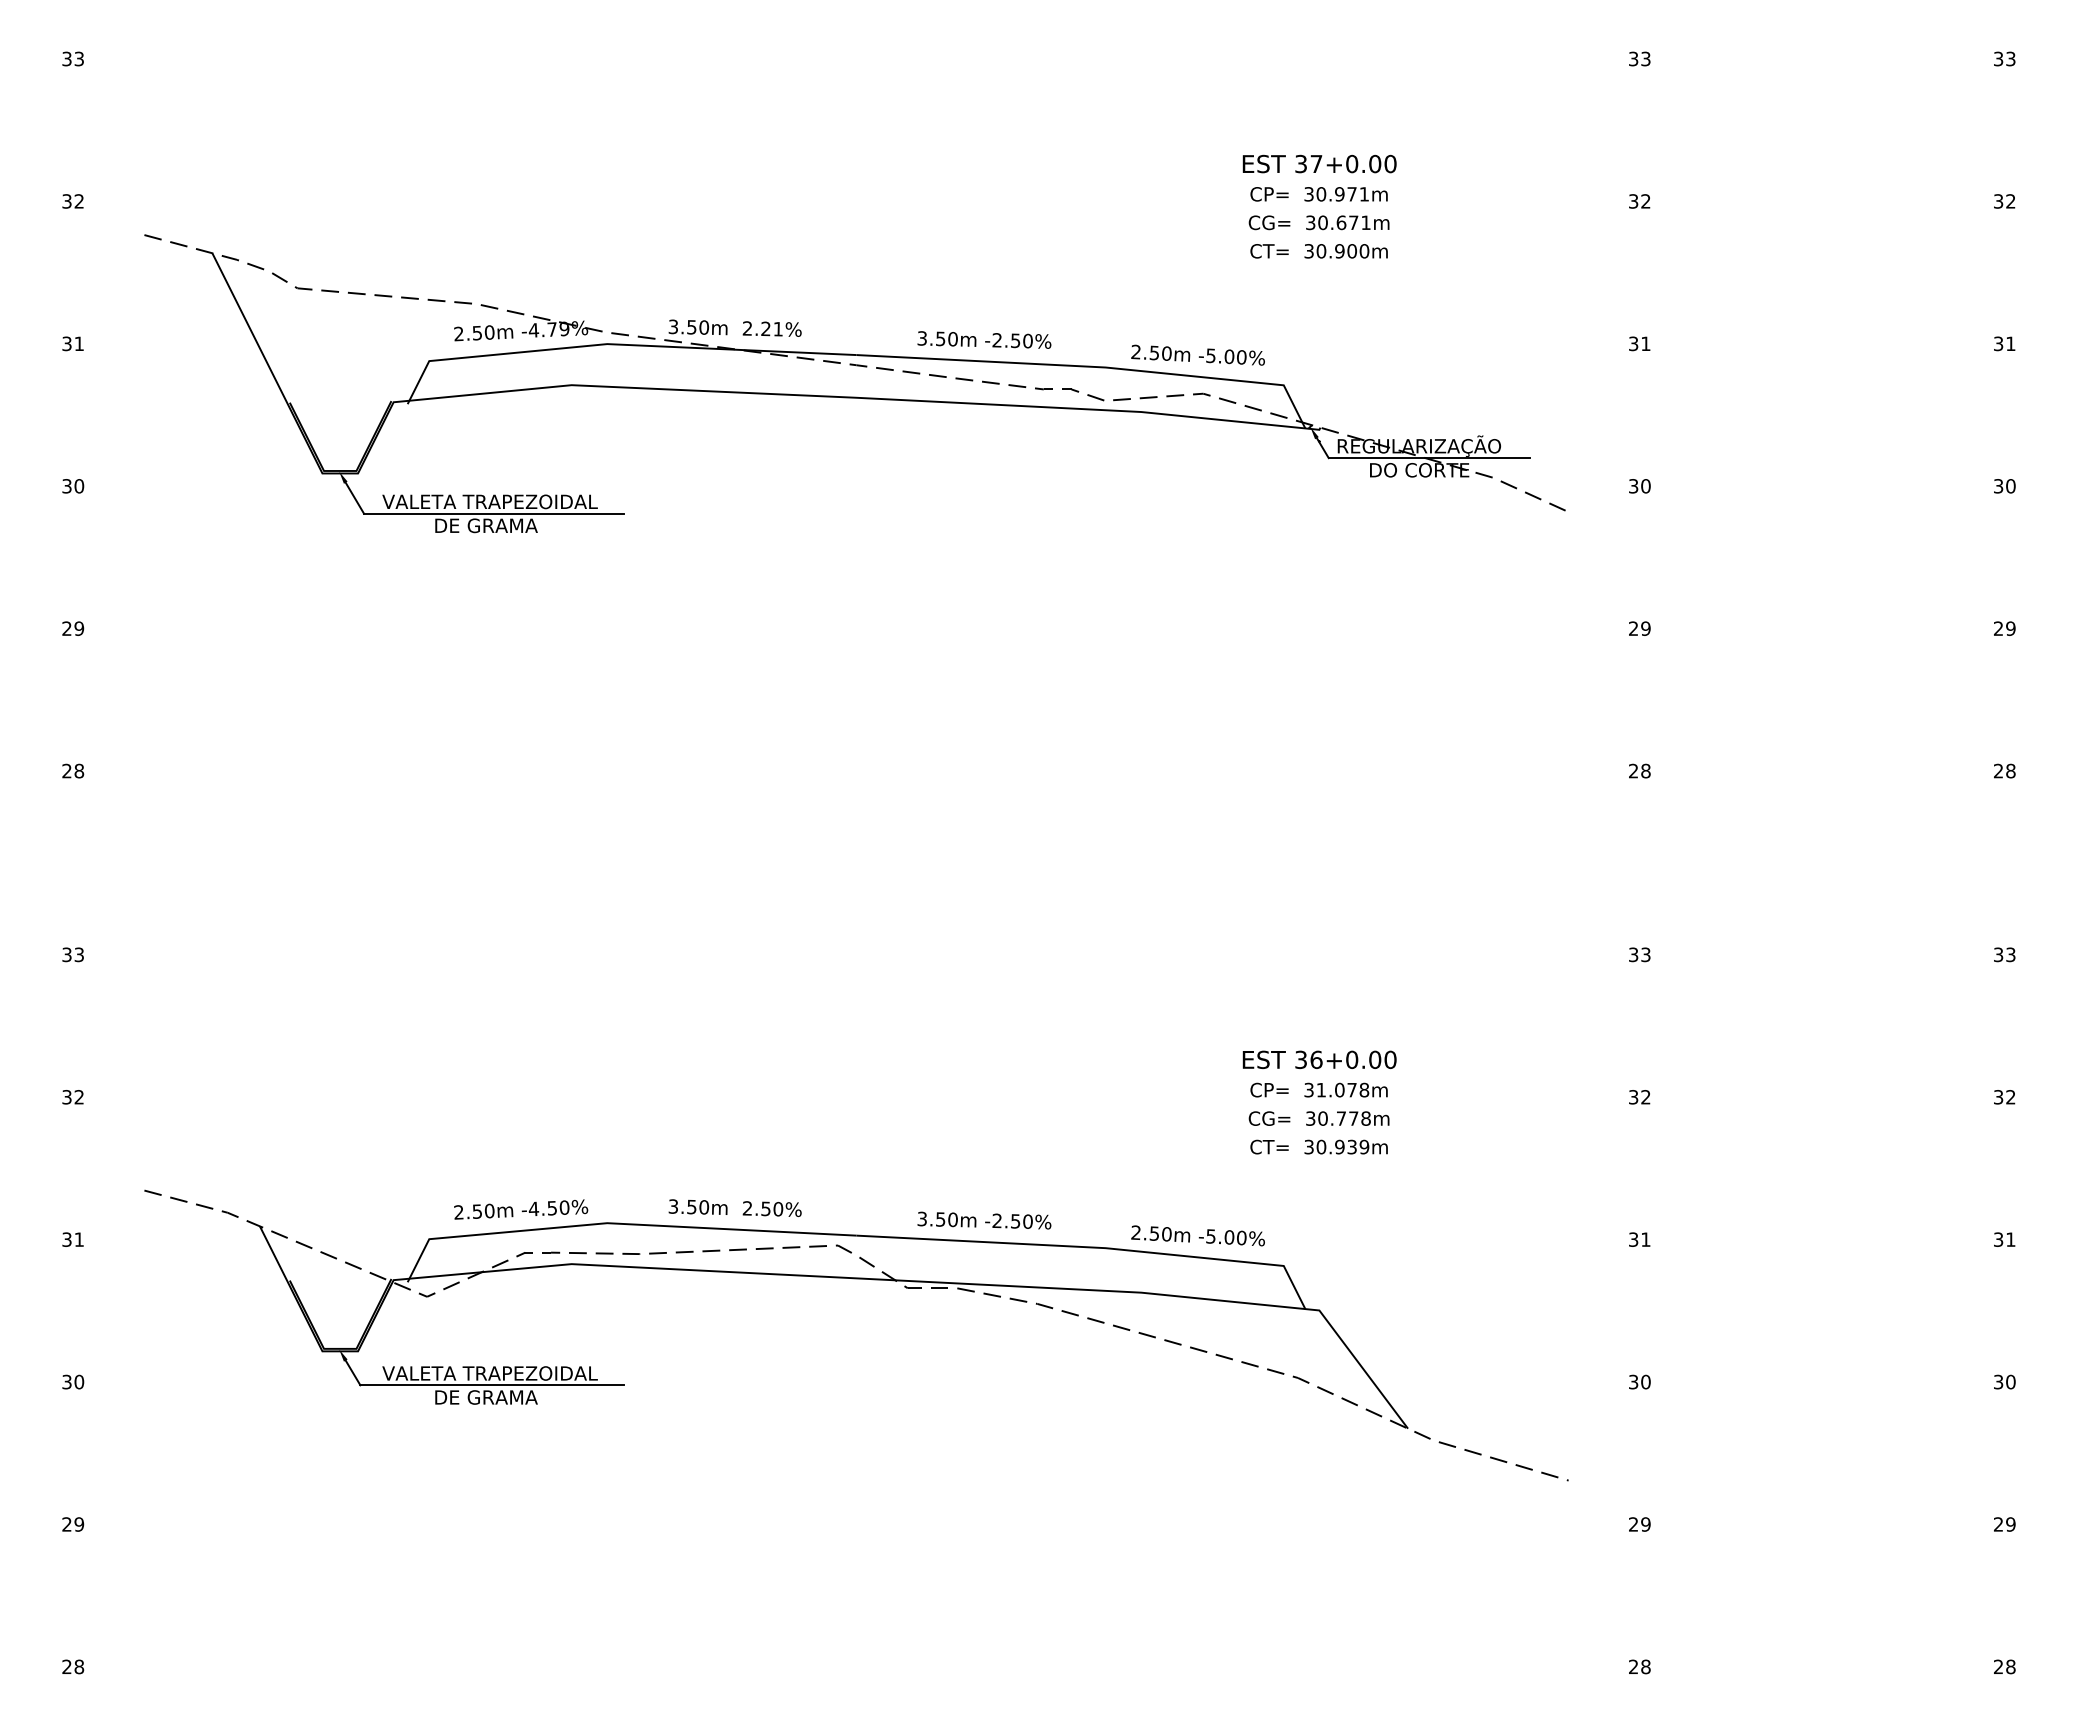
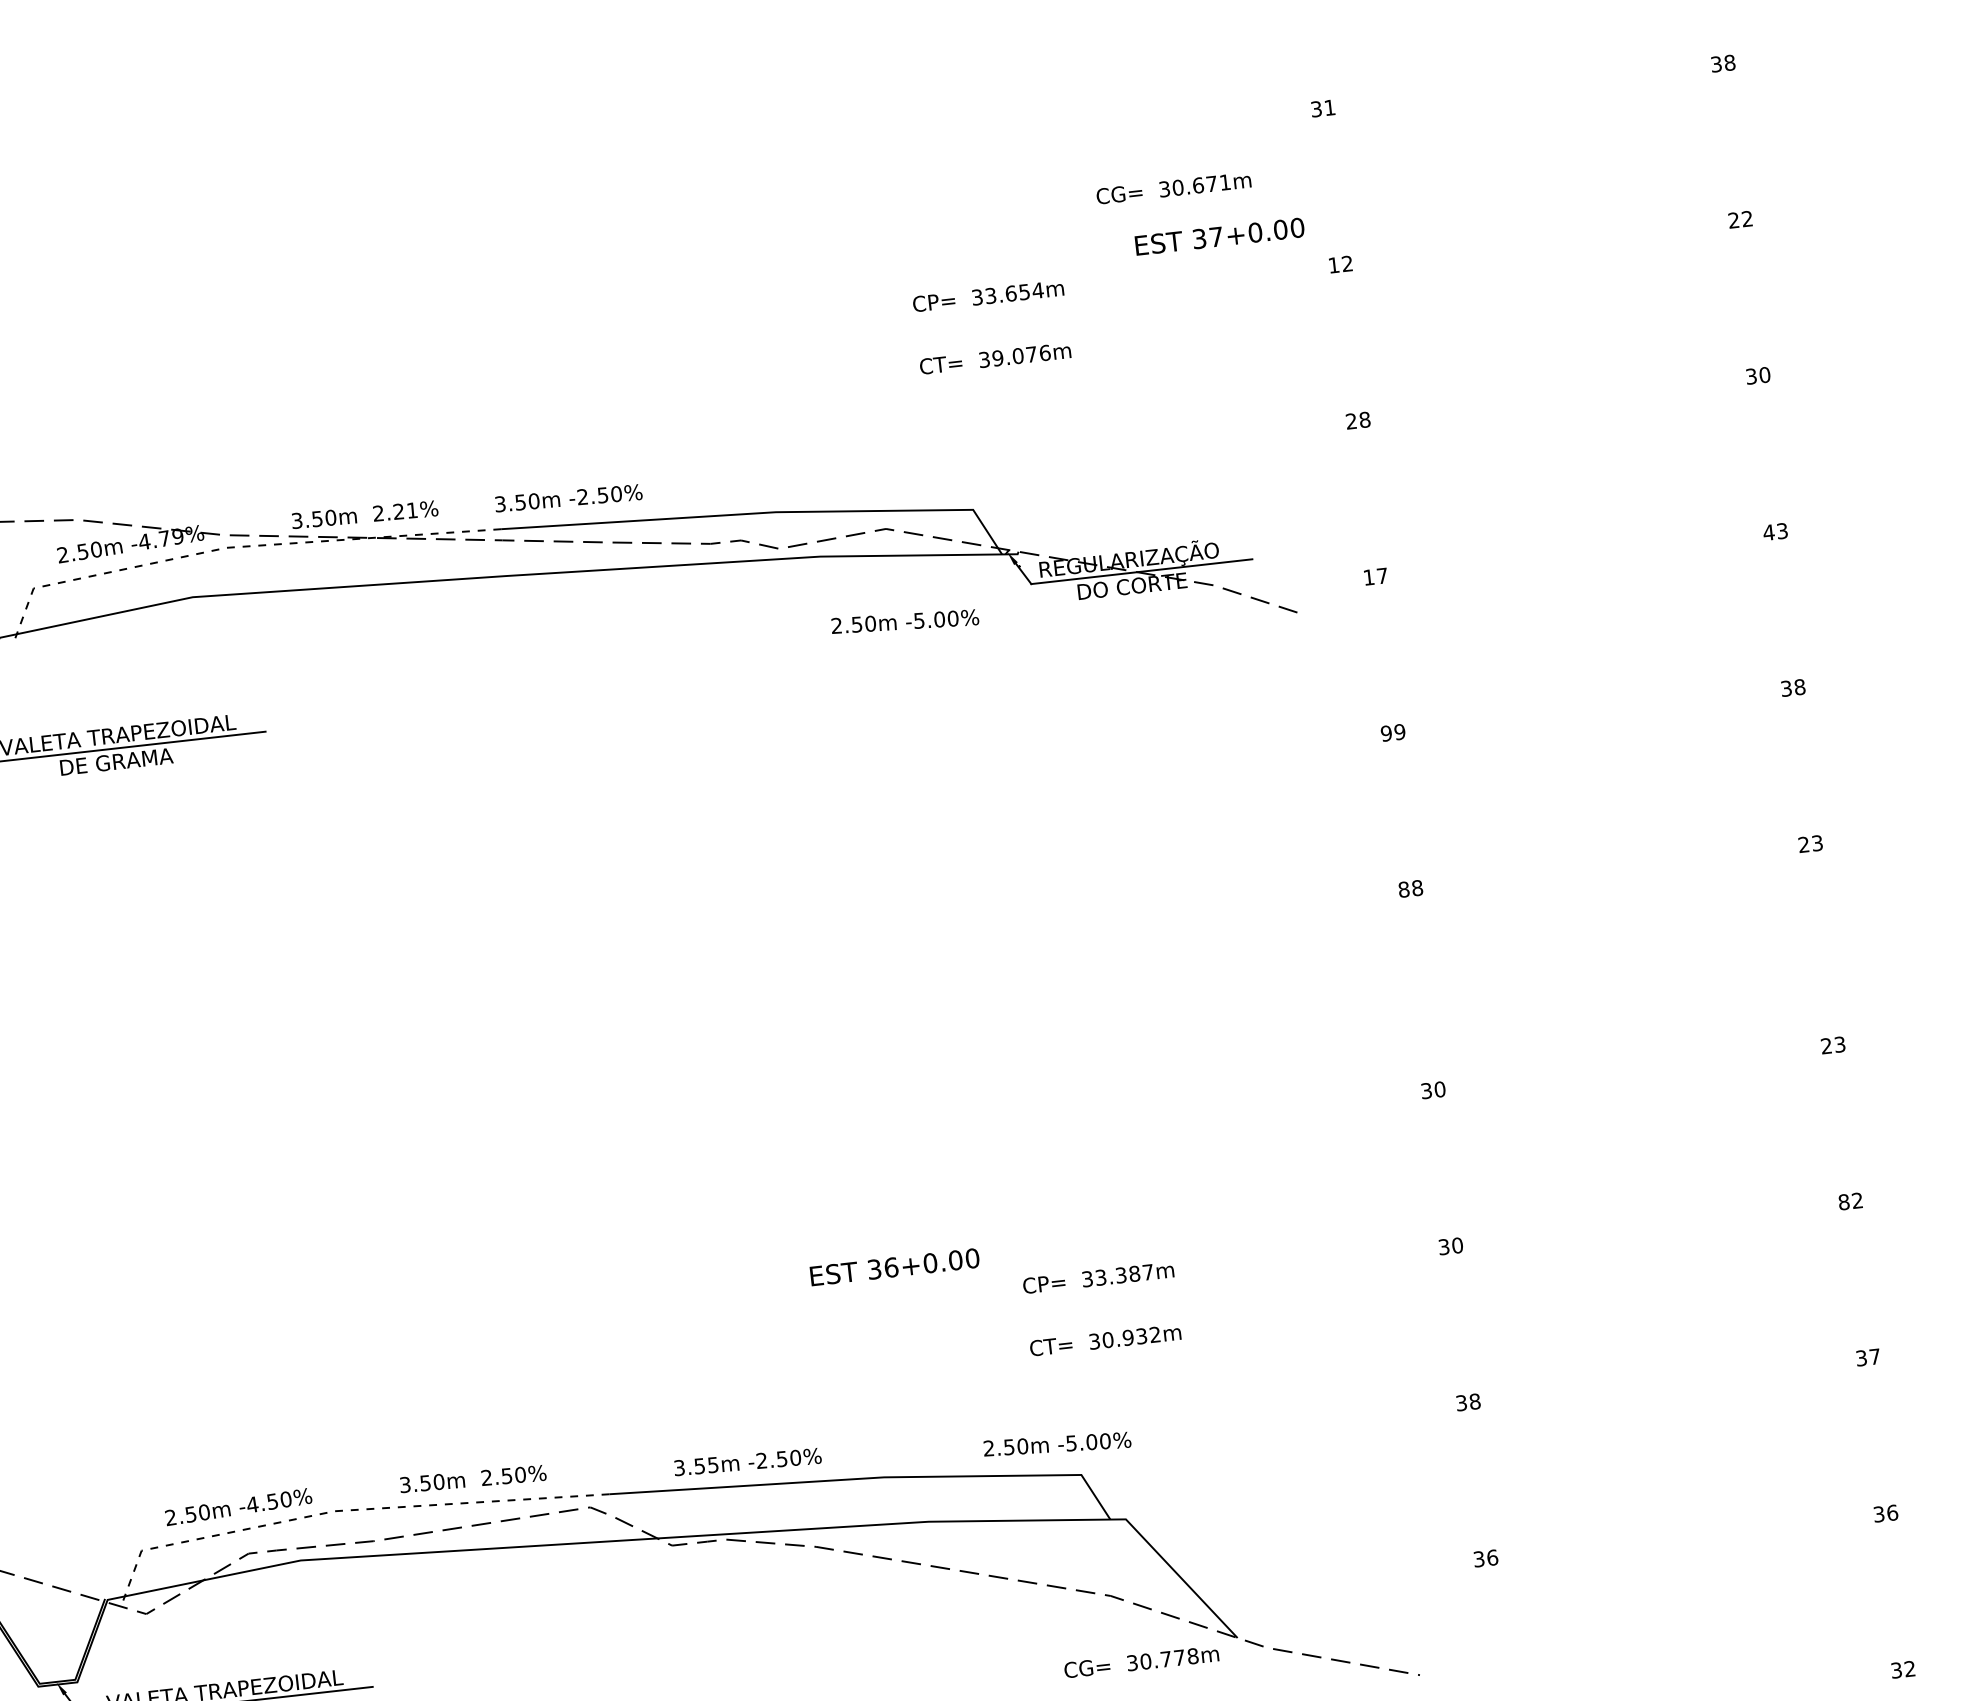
text: (1645, 58) -> (1329, 107), 33 -> 31
text: (2010, 58) -> (1729, 62), 33 -> 38
text: (1319, 163) -> (1219, 236), moved
text: (1342, 194) -> (1014, 293), 30.971m -> 33.654m
text: (1633, 201) -> (1333, 265), 32 -> 12
text: (1998, 201) -> (1733, 220), 32 -> 22
text: (1318, 222) -> (1173, 187), moved
text: (1342, 251) -> (1021, 355), 30.900m -> 39.076m
text: (984, 339) -> (568, 497), moved
text: (1639, 343) -> (1357, 420), 31 -> 28
text: (2010, 343) -> (1764, 374), 31 -> 30
line: (617, 344) -> (237, 547), solid -> dashed
text: (1197, 354) -> (904, 620), moved
text: (1639, 486) -> (1375, 577), 30 -> 17
text: (2004, 486) -> (1775, 532), 30 -> 43
text: (1633, 628) -> (1386, 733), 29 -> 99
text: (2004, 628) -> (1792, 687), 29 -> 38
text: (1633, 770) -> (1403, 888), 28 -> 88
text: (2010, 770) -> (1816, 842), 28 -> 23
text: (1645, 954) -> (1439, 1089), 33 -> 30
text: (1998, 955) -> (1826, 1046), 33 -> 23
text: (1319, 1059) -> (894, 1266), moved
text: (1342, 1089) -> (1124, 1274), 31.078m -> 33.387m
text: (1645, 1097) -> (1457, 1245), 32 -> 30
text: (1998, 1097) -> (1843, 1202), 32 -> 82
text: (1318, 1118) -> (1140, 1661), moved
text: (1364, 1147) -> (1155, 1335), 30.939m -> 30.932m
text: (952, 1219) -> (712, 1464), 3.50m -> 3.55m
line: (617, 1223) -> (346, 1510), solid -> dashed
text: (1197, 1235) -> (1056, 1443), moved
text: (1645, 1239) -> (1474, 1401), 31 -> 38
text: (2010, 1239) -> (1874, 1356), 31 -> 37
text: (1645, 1381) -> (1492, 1557), 30 -> 36
text: (2010, 1381) -> (1892, 1512), 30 -> 36
text: (2004, 1524) -> (1903, 1669), 29 -> 32

